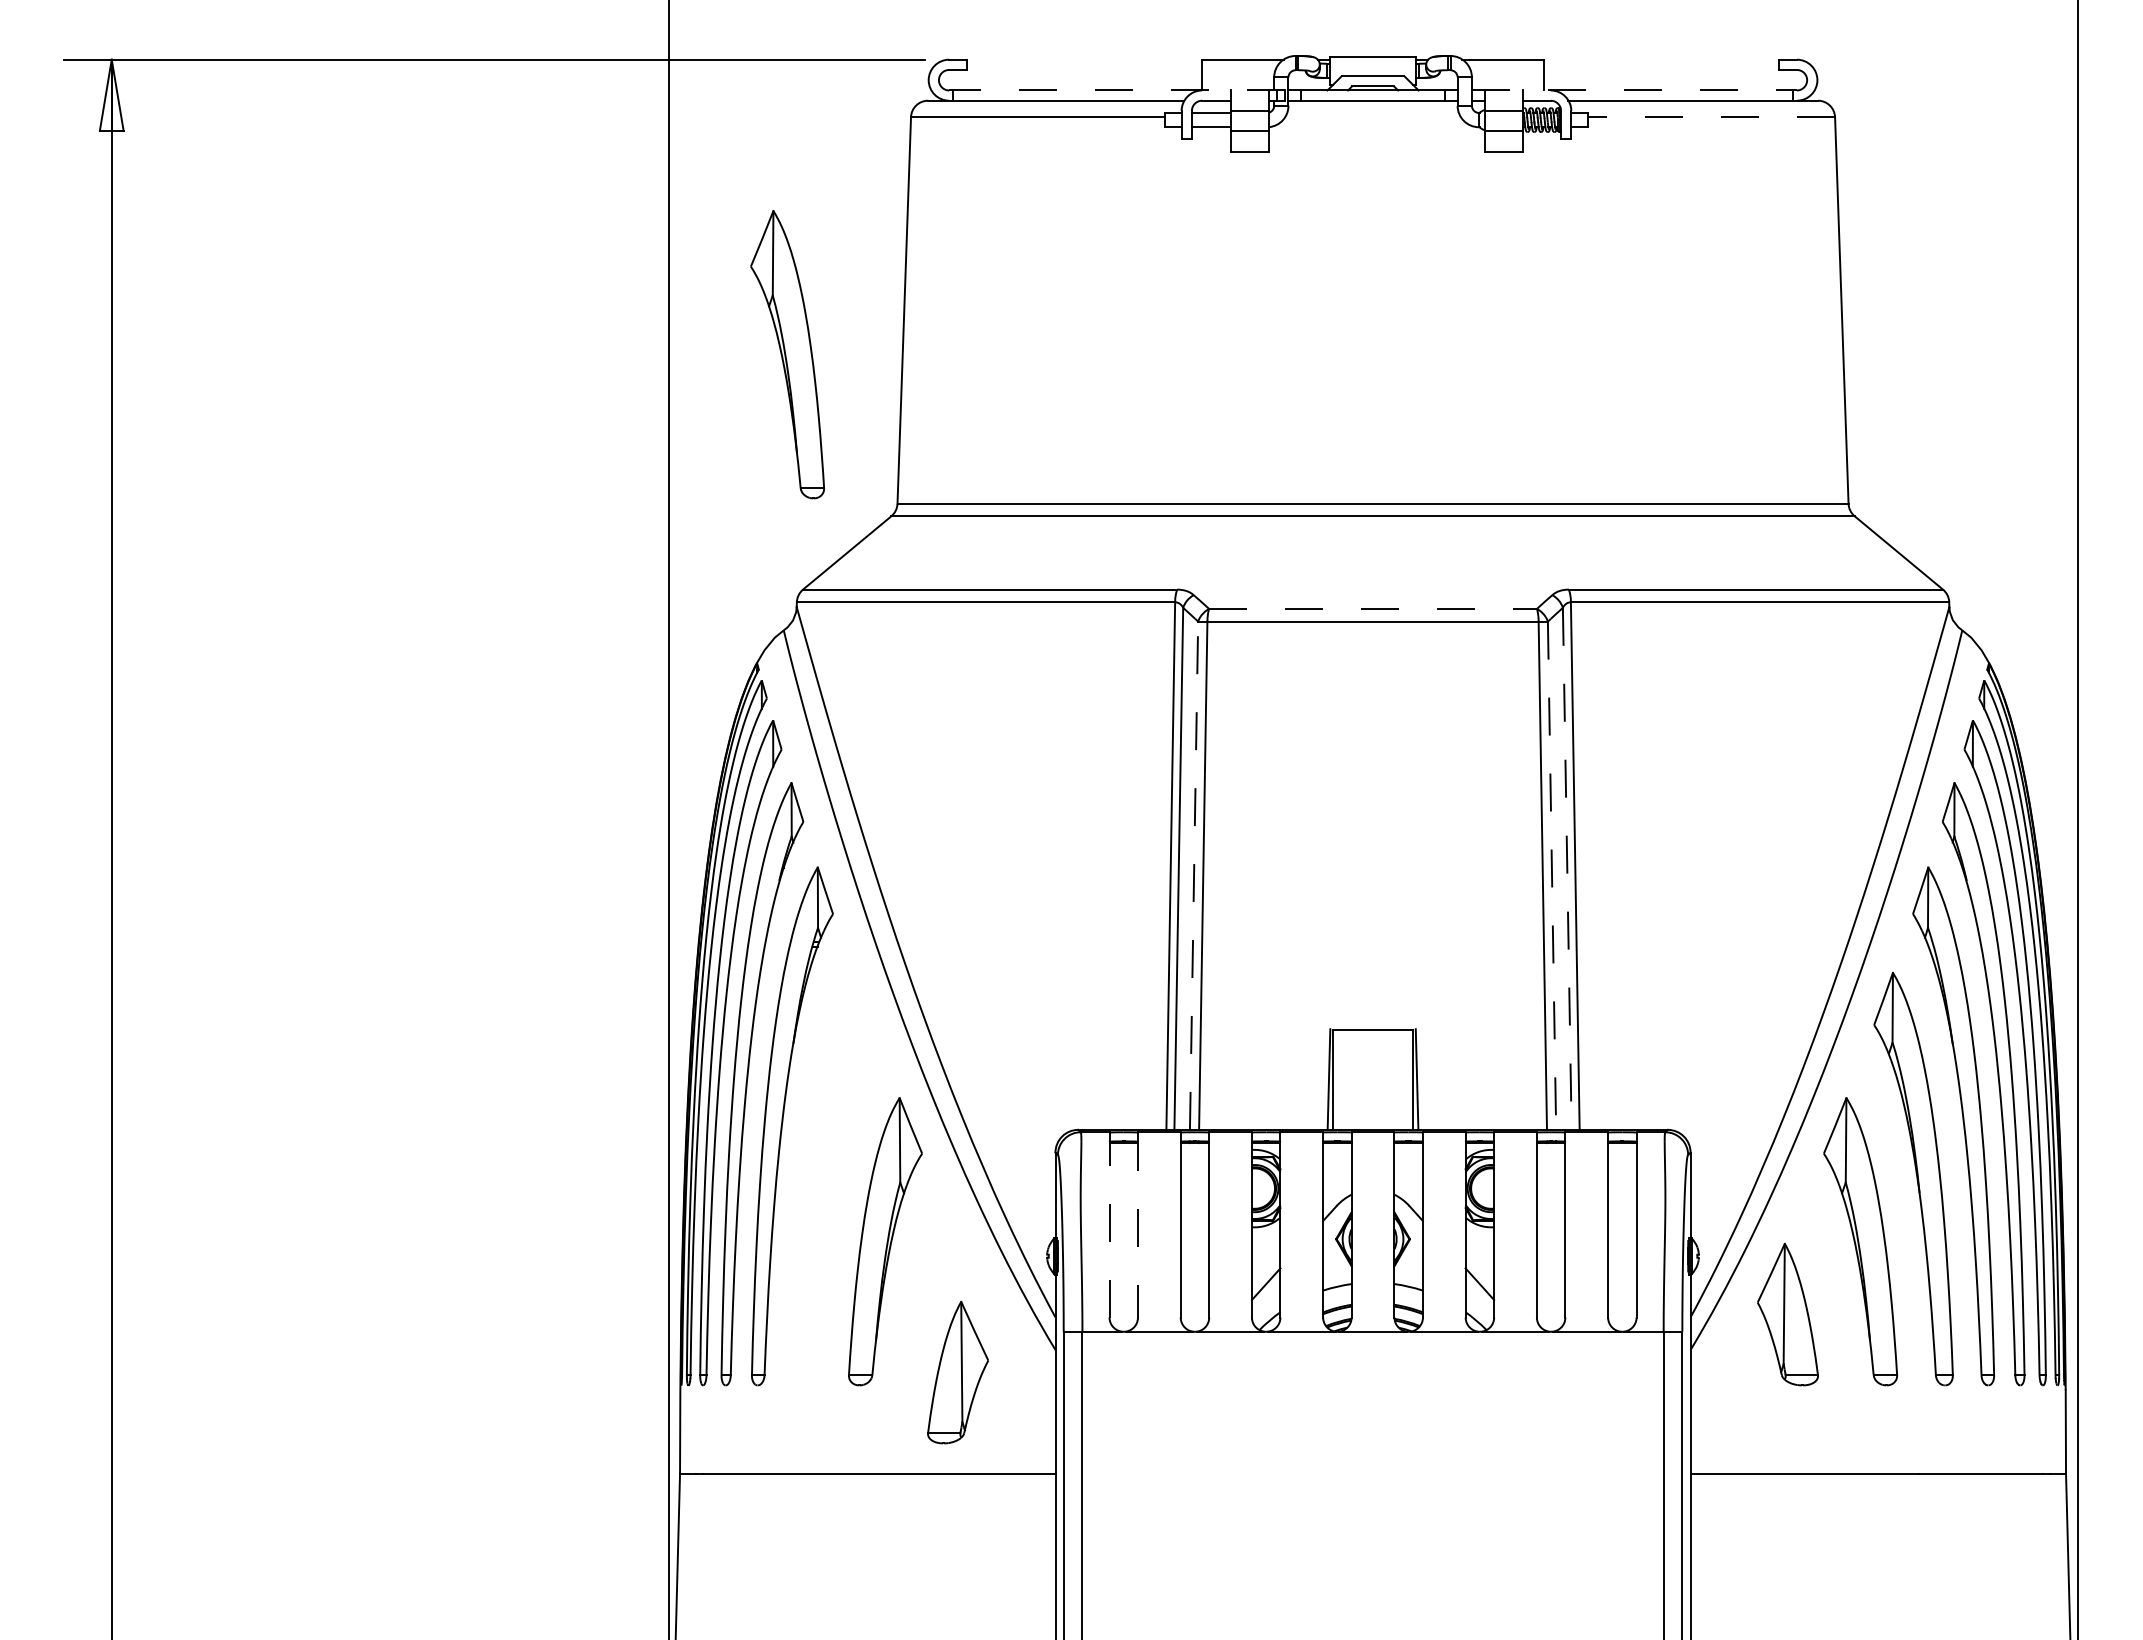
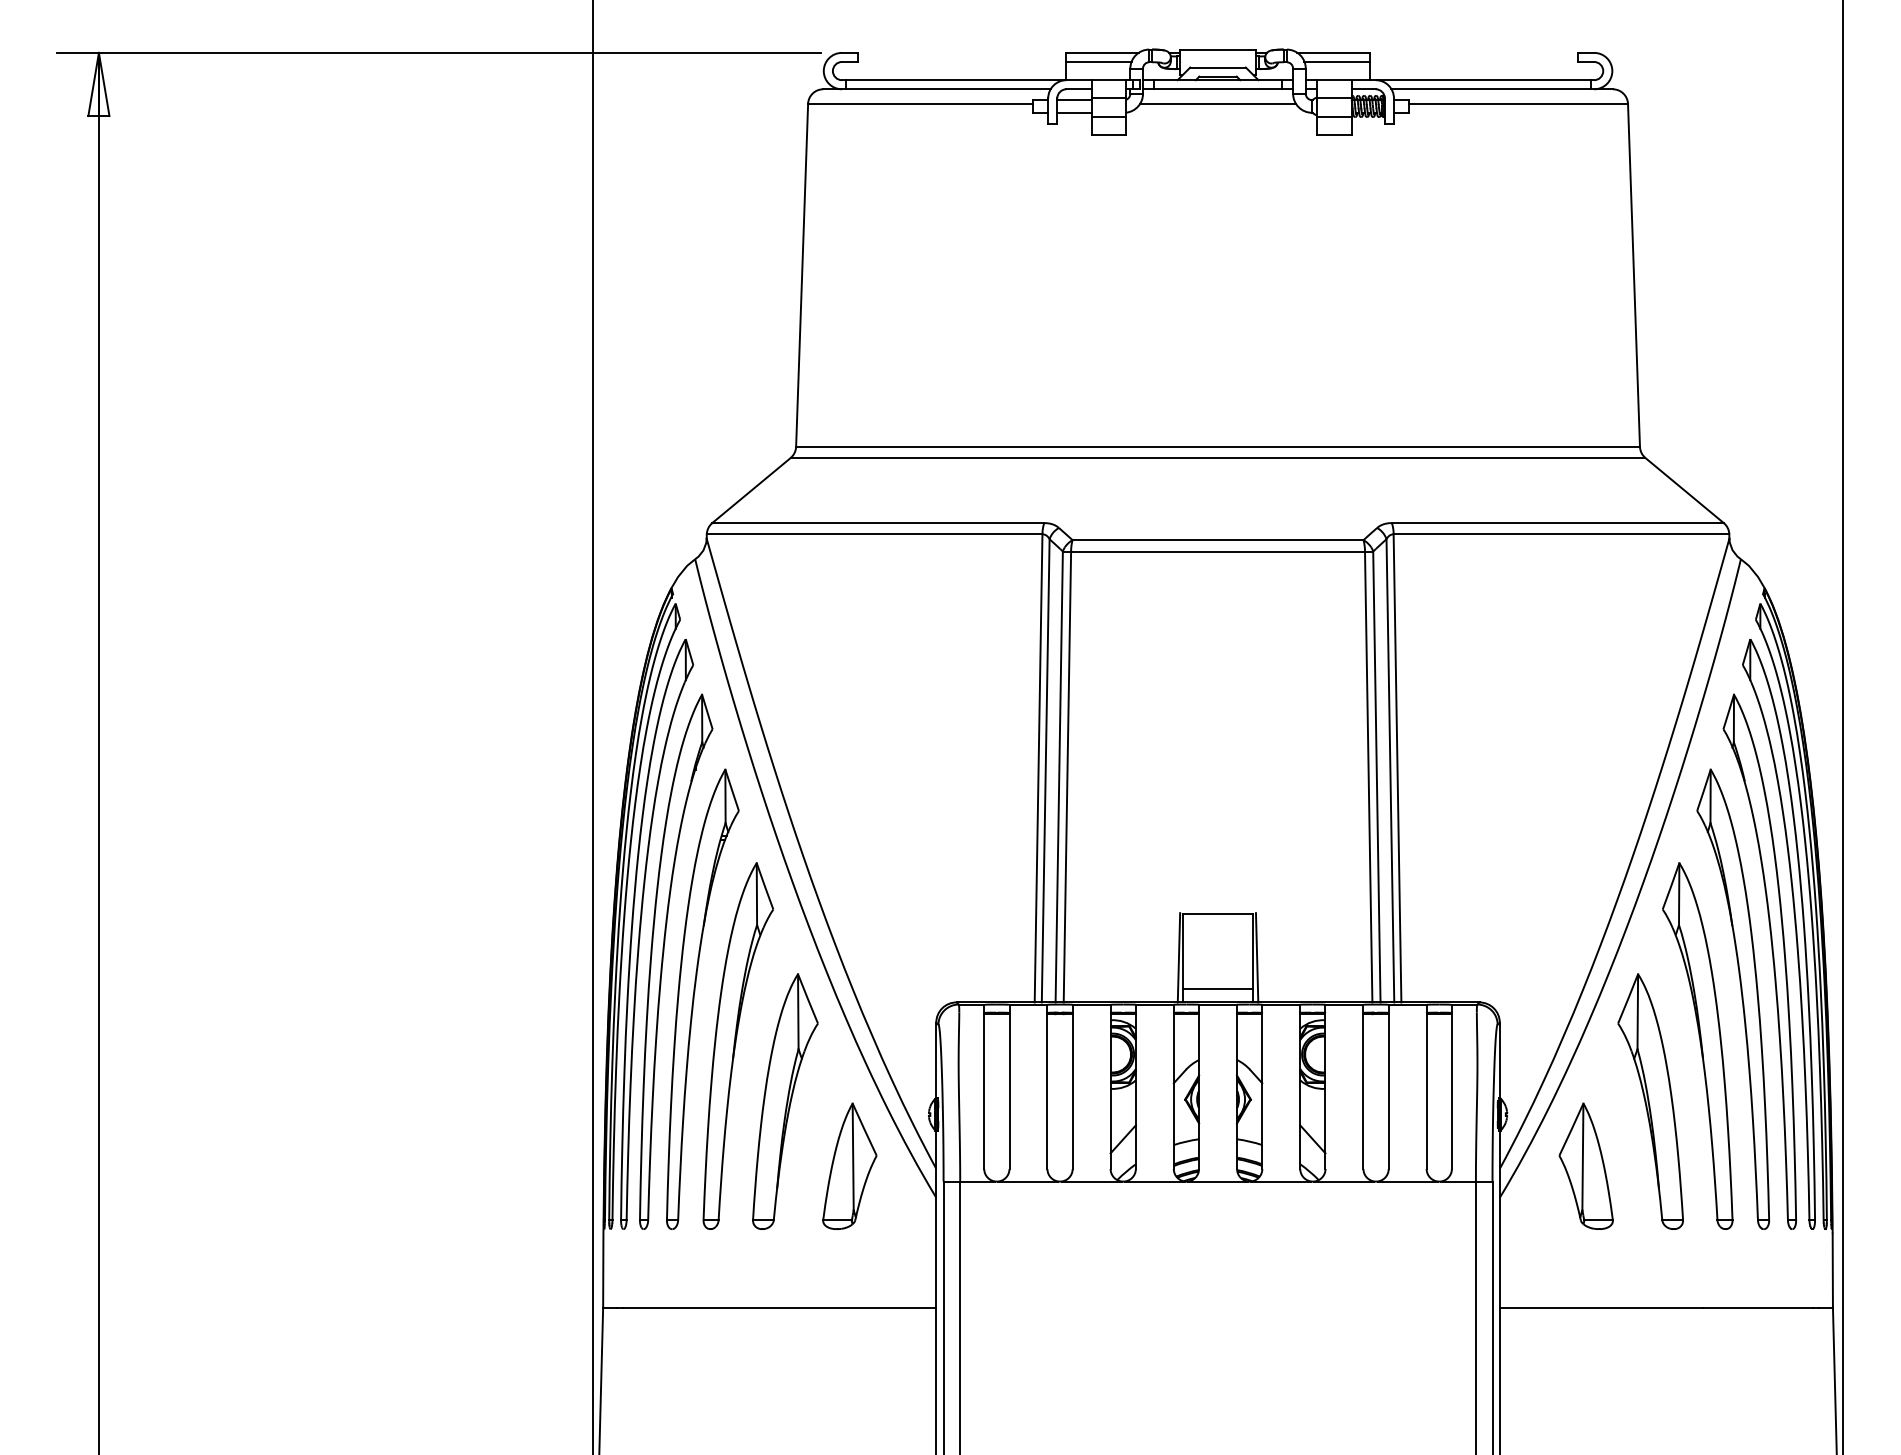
line: (1238, 69) -> (1098, 61), added
line: (1506, 69) -> (1336, 61), added
line: (1116, 90) -> (990, 80), dashed -> solid
line: (1634, 90) -> (1450, 80), dashed -> solid
line: (1373, 117) -> (1218, 104), added
line: (1711, 117) -> (1518, 104), dashed -> solid
part: (787, 354) -> (698, 314), removed
line: (1373, 608) -> (1218, 539), dashed -> solid
line: (1567, 869) -> (1390, 771), dashed -> solid
line: (1194, 875) -> (1059, 776), dashed -> solid
line: (1552, 876) -> (1377, 777), dashed -> solid
line: (1372, 1114) -> (1217, 988), added
part: (832, 1179) -> (738, 1046), added
line: (1109, 1224) -> (984, 1086), dashed -> solid
line: (1138, 1225) -> (1009, 1087), dashed -> solid
part: (957, 1372) -> (849, 1166), moved

